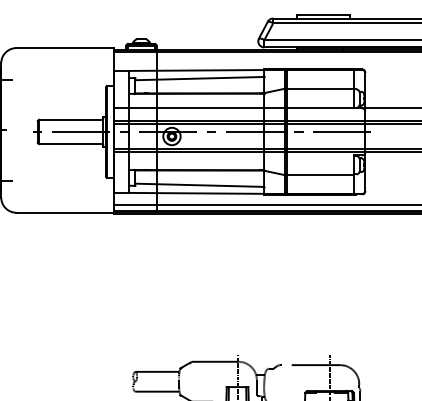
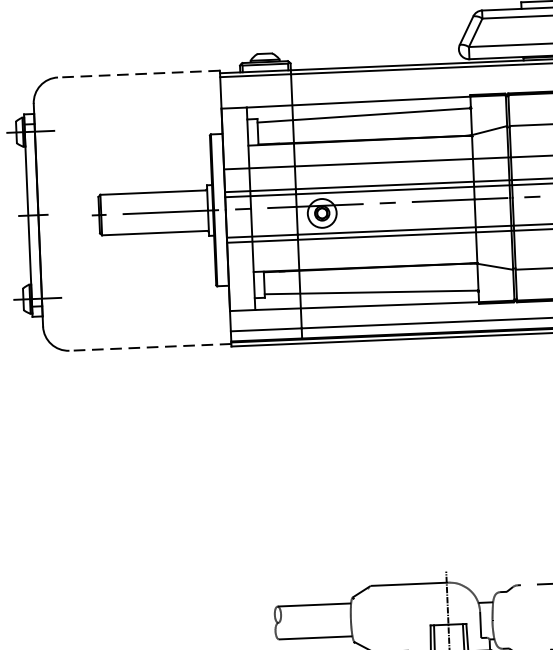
line: (65, 48) -> (139, 74), solid -> dashed
line: (65, 212) -> (150, 346), solid -> dashed

